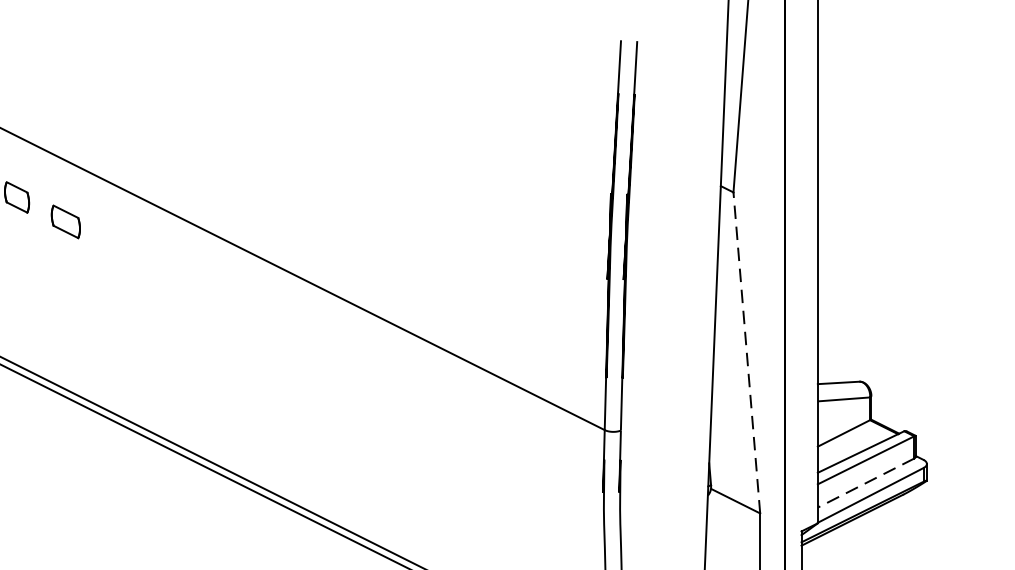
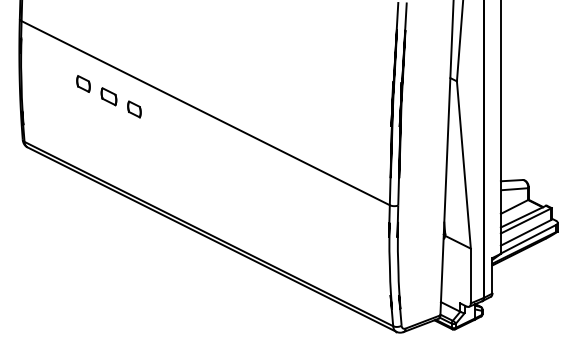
part: (114, 246) -> (134, 109), added
line: (746, 353) -> (463, 165), dashed -> solid
line: (865, 484) -> (525, 233), dashed -> solid

